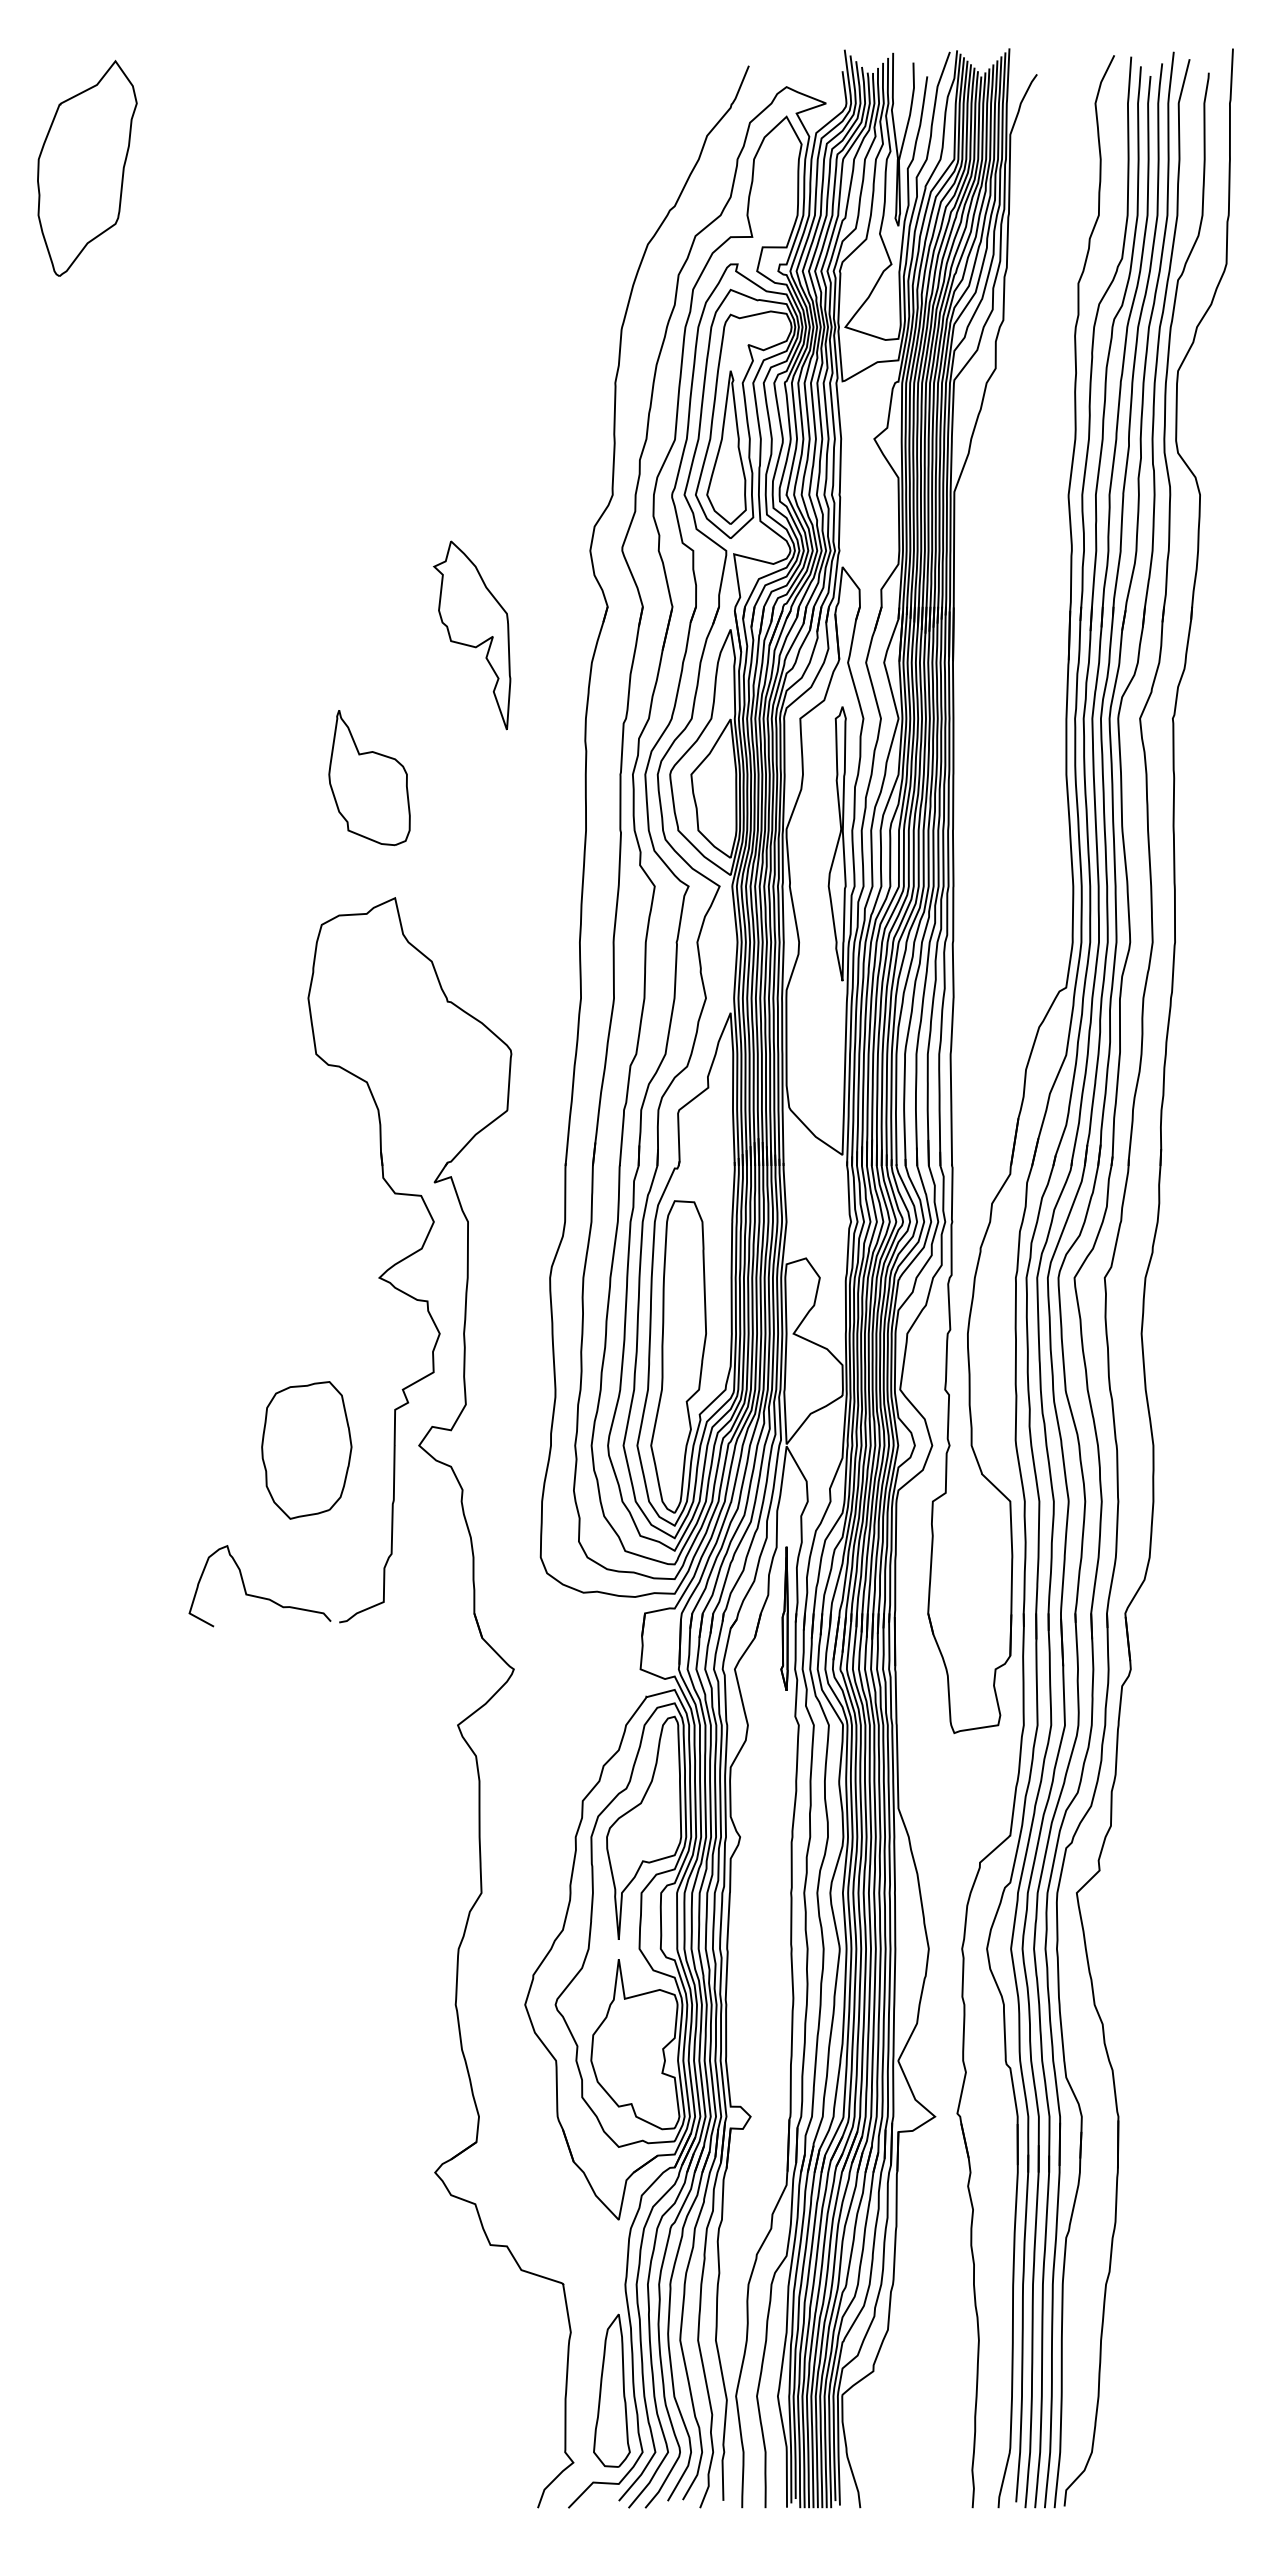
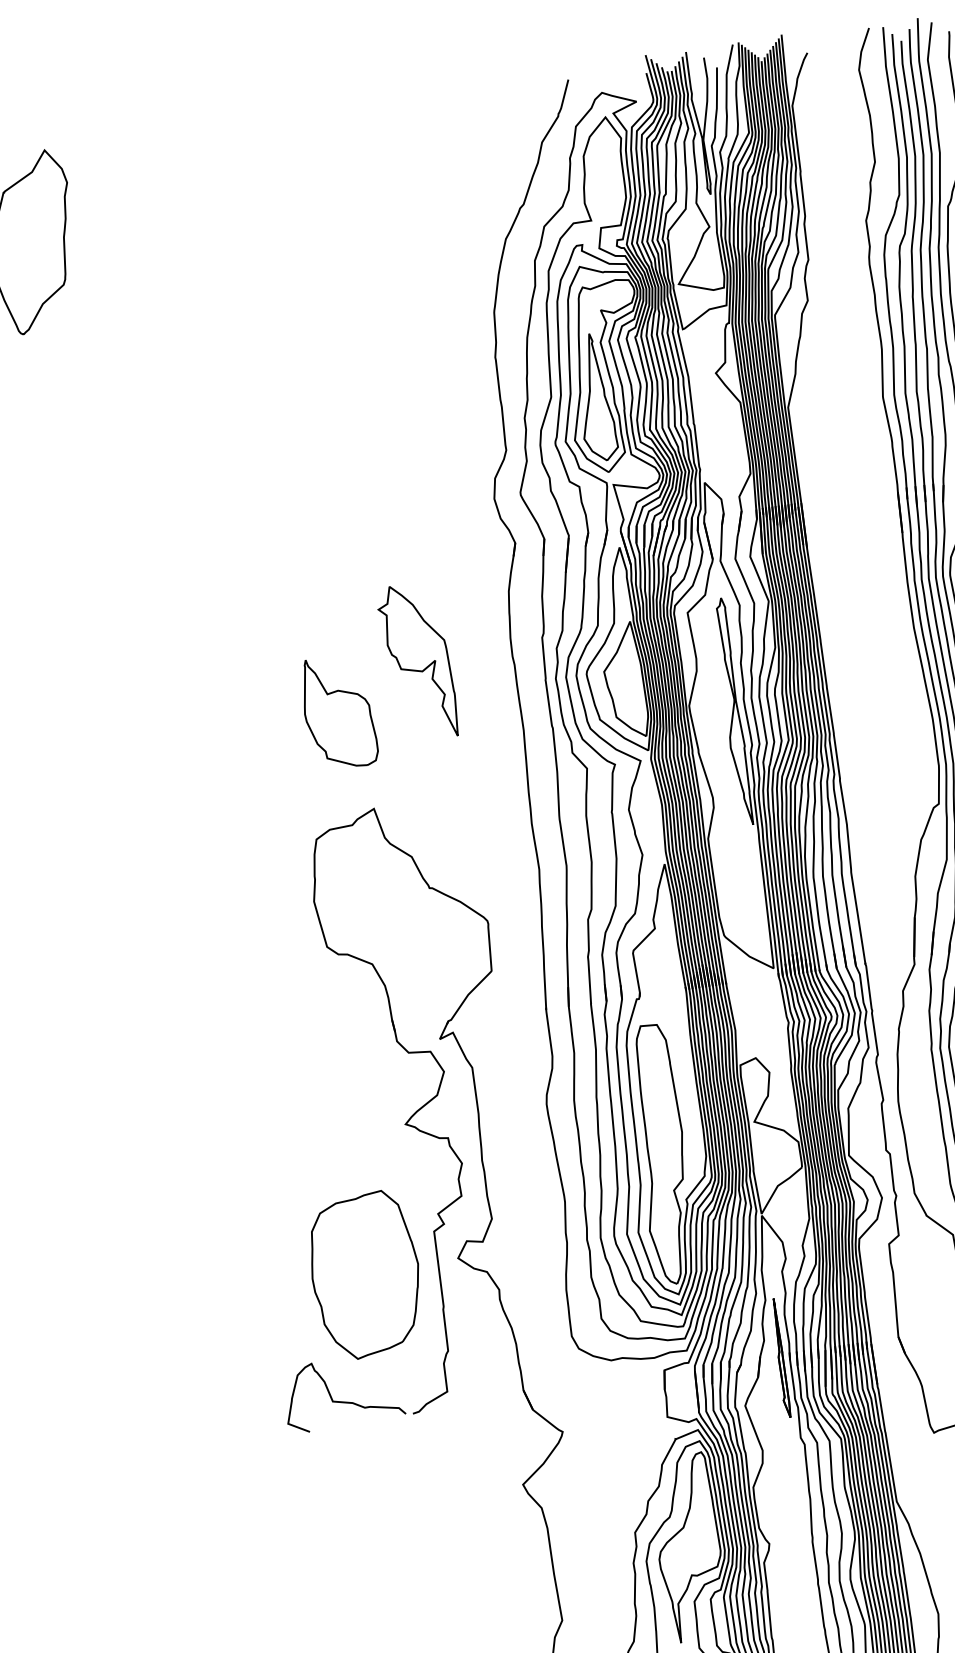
part: (472, 635) -> (418, 662), moved
part: (306, 1450) -> (365, 1275), size x1.43

